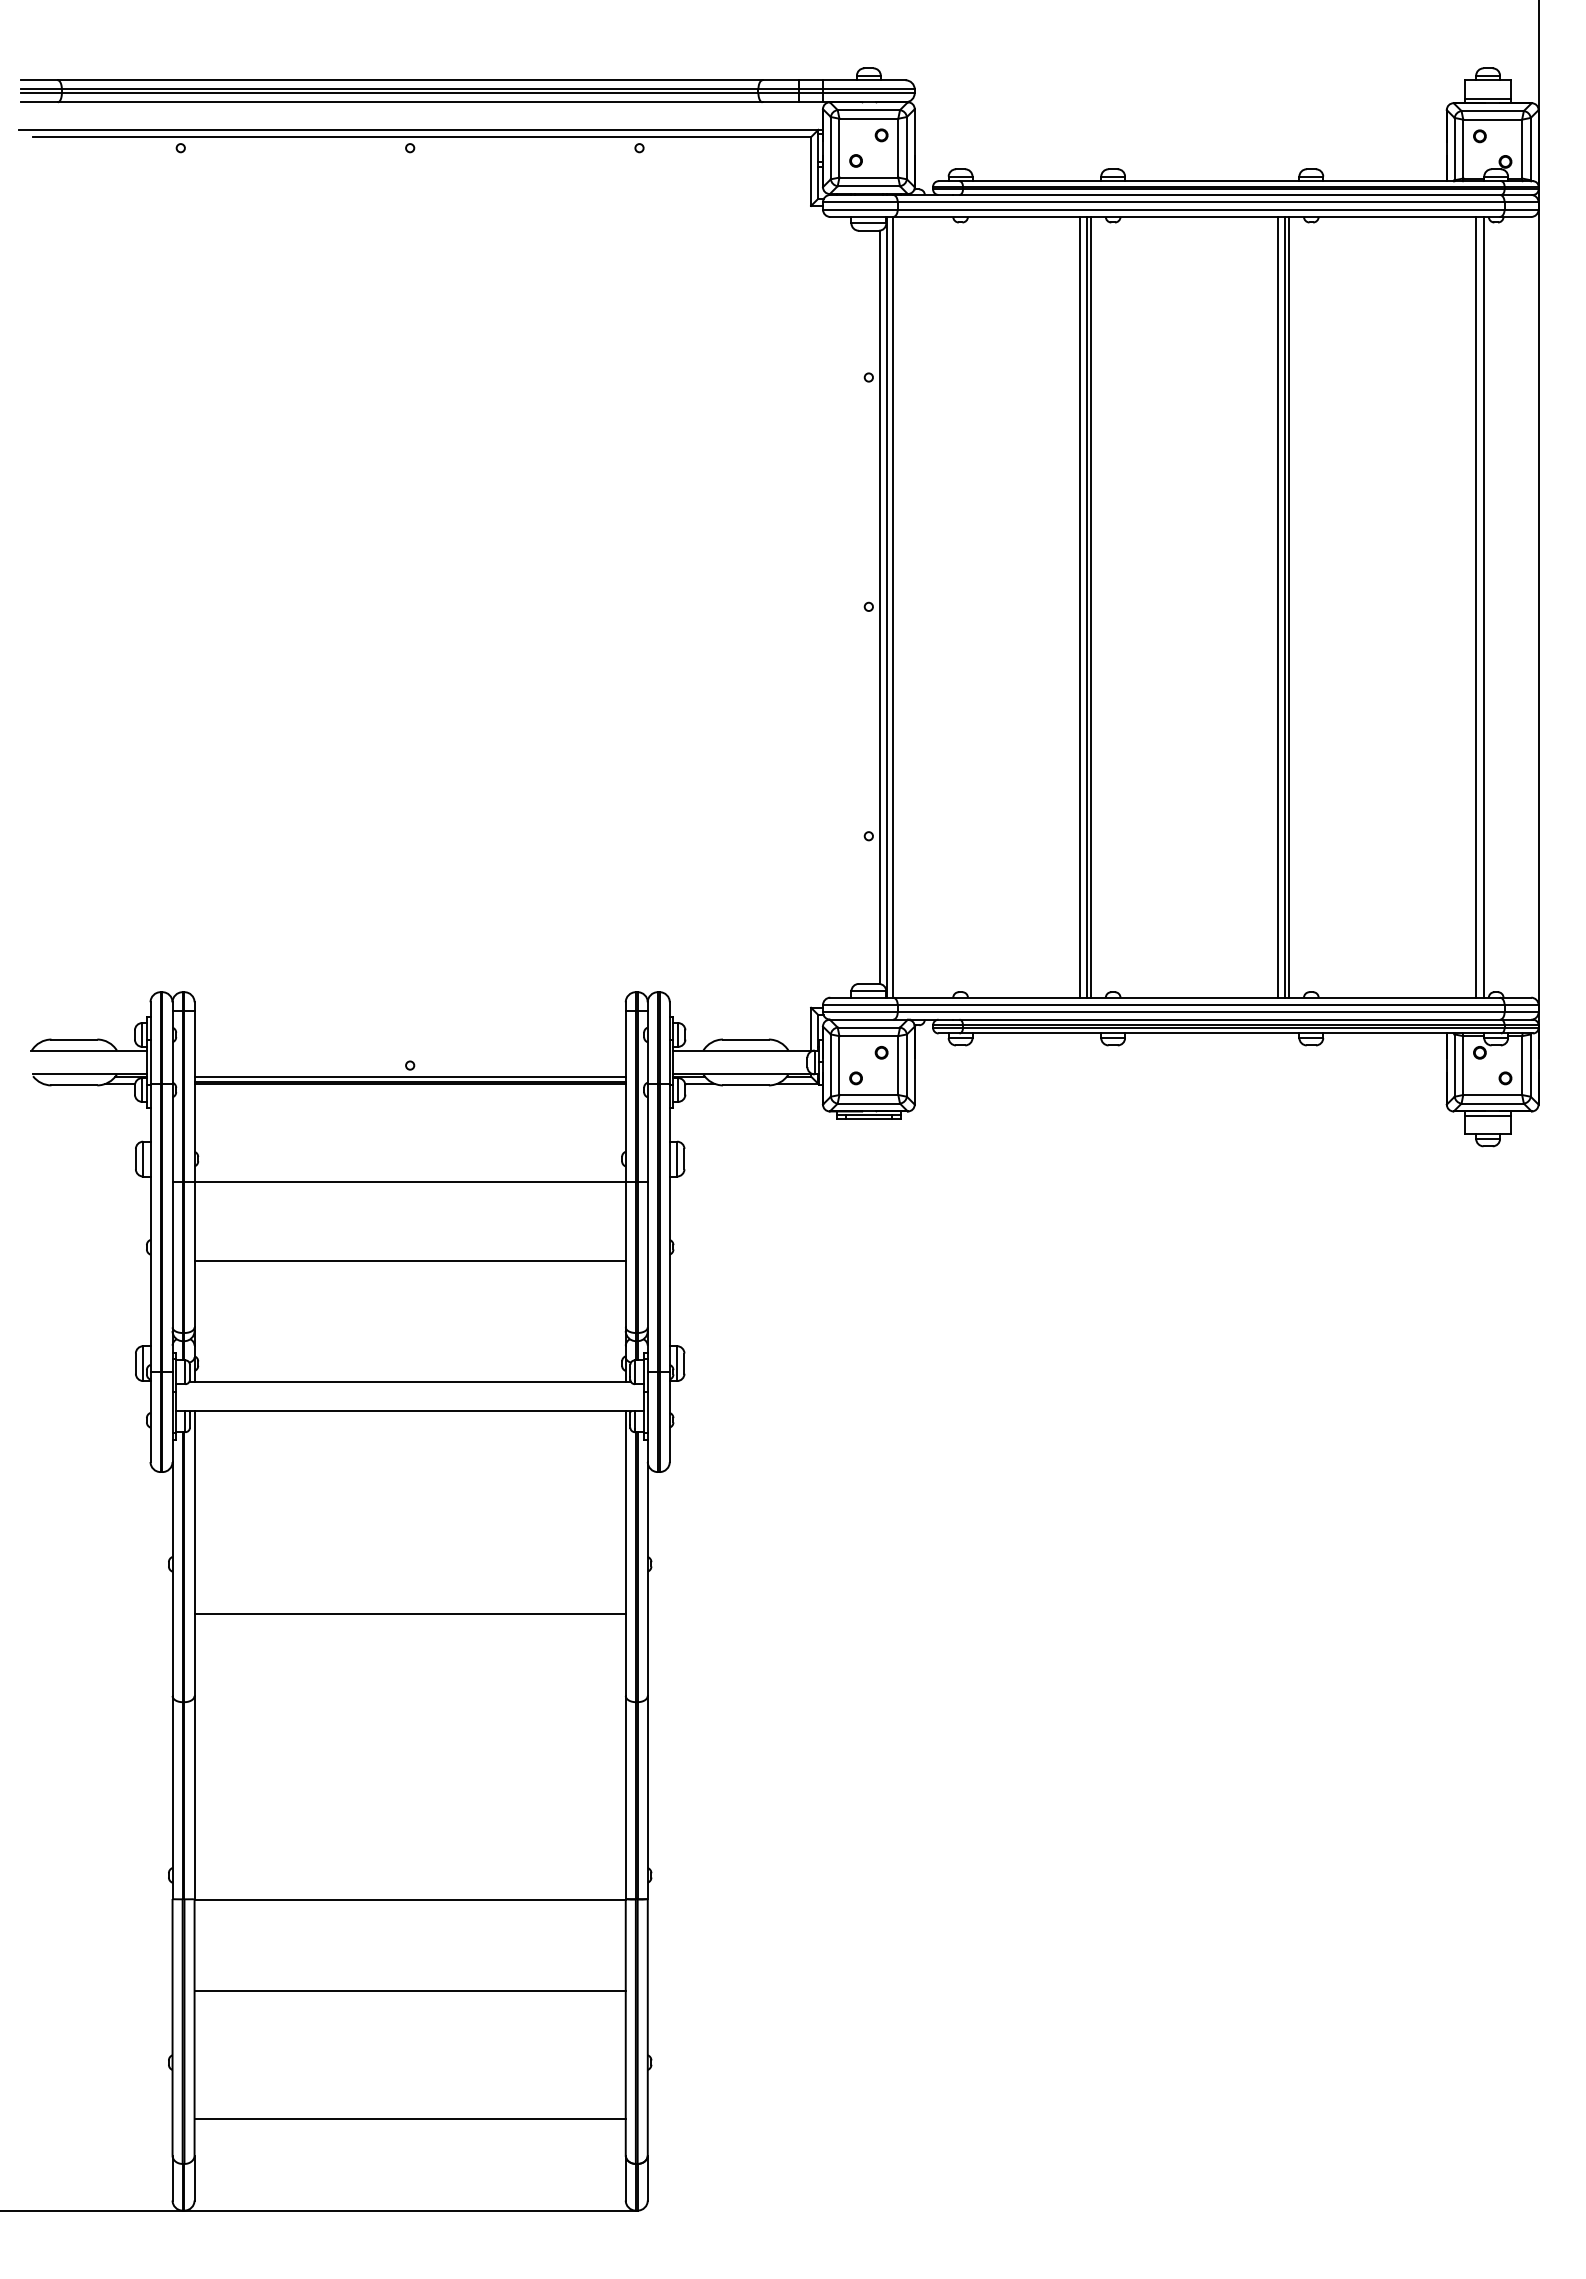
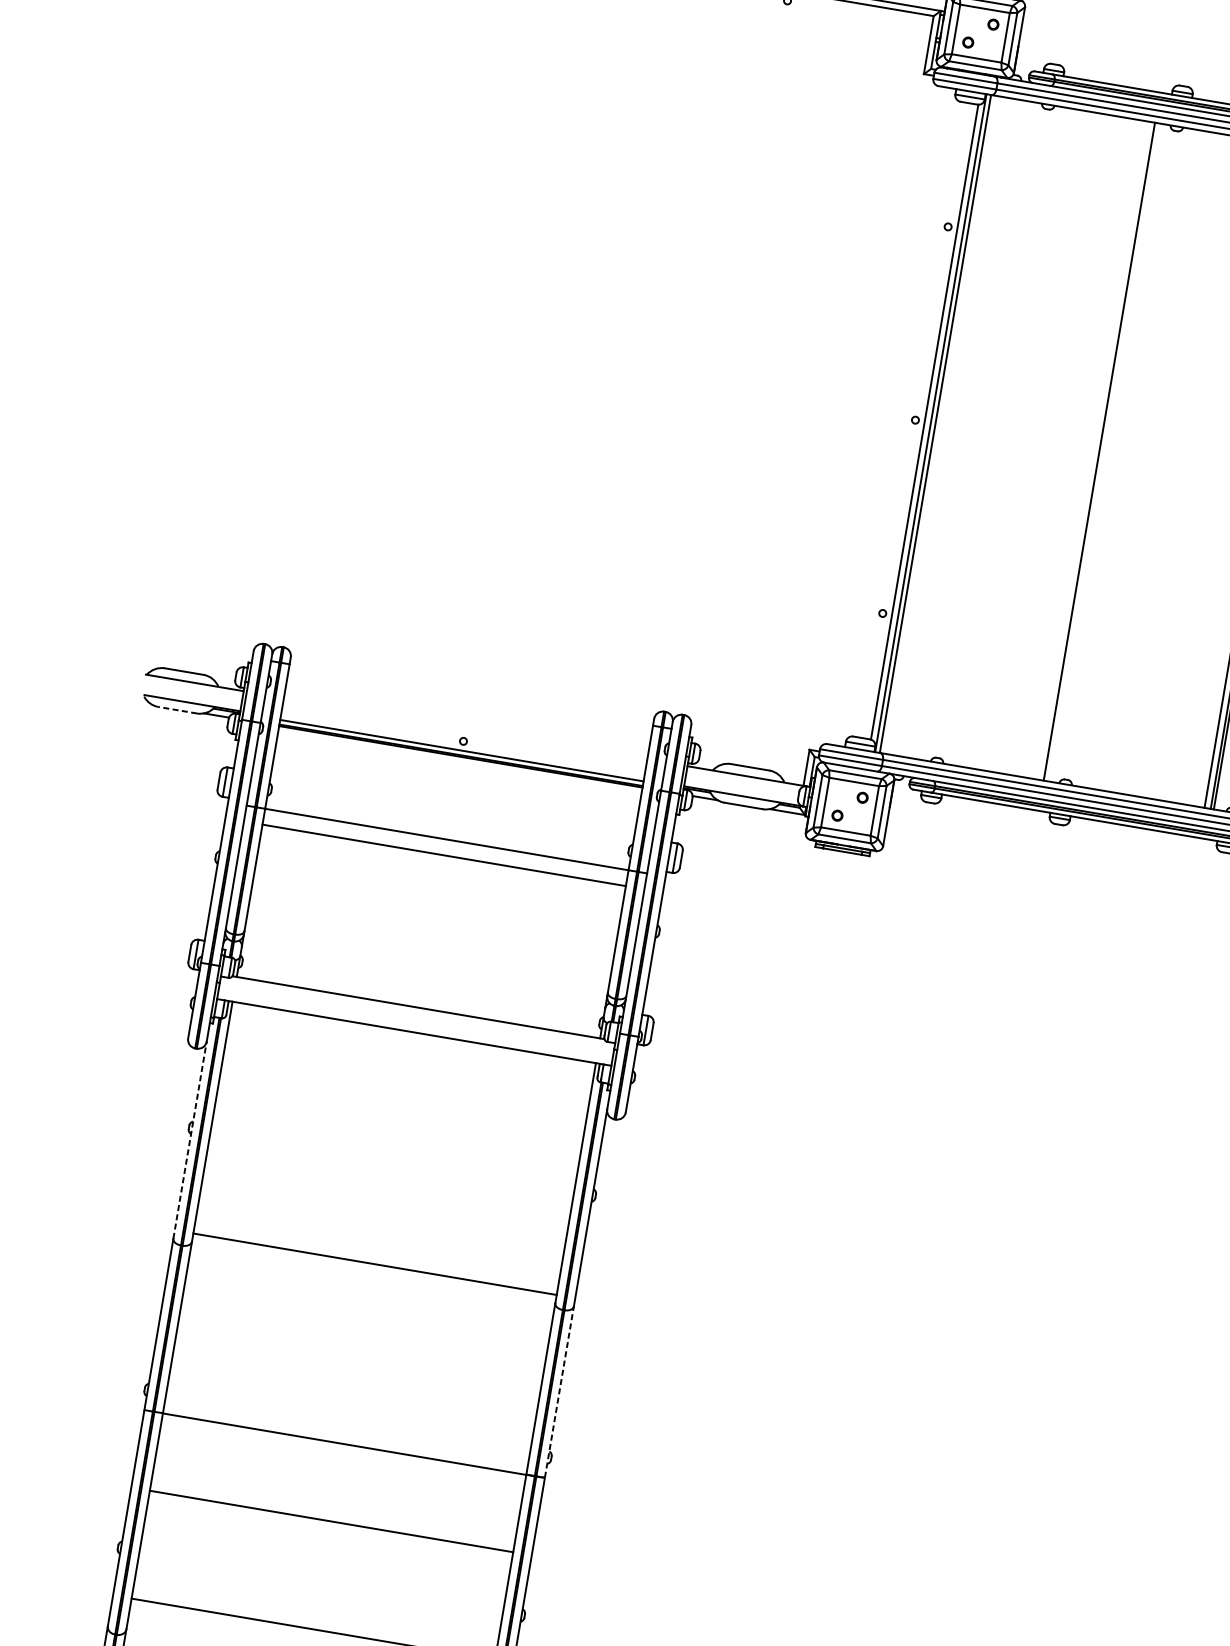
line: (1079, 606) -> (1093, 449), removed
line: (1090, 606) -> (1102, 451), removed
line: (74, 1085) -> (177, 710), solid -> dashed
line: (409, 1260) -> (443, 854), moved
line: (172, 1579) -> (189, 1140), solid -> dashed
line: (409, 1614) -> (374, 1264), moved
line: (647, 1797) -> (559, 1392), solid -> dashed

